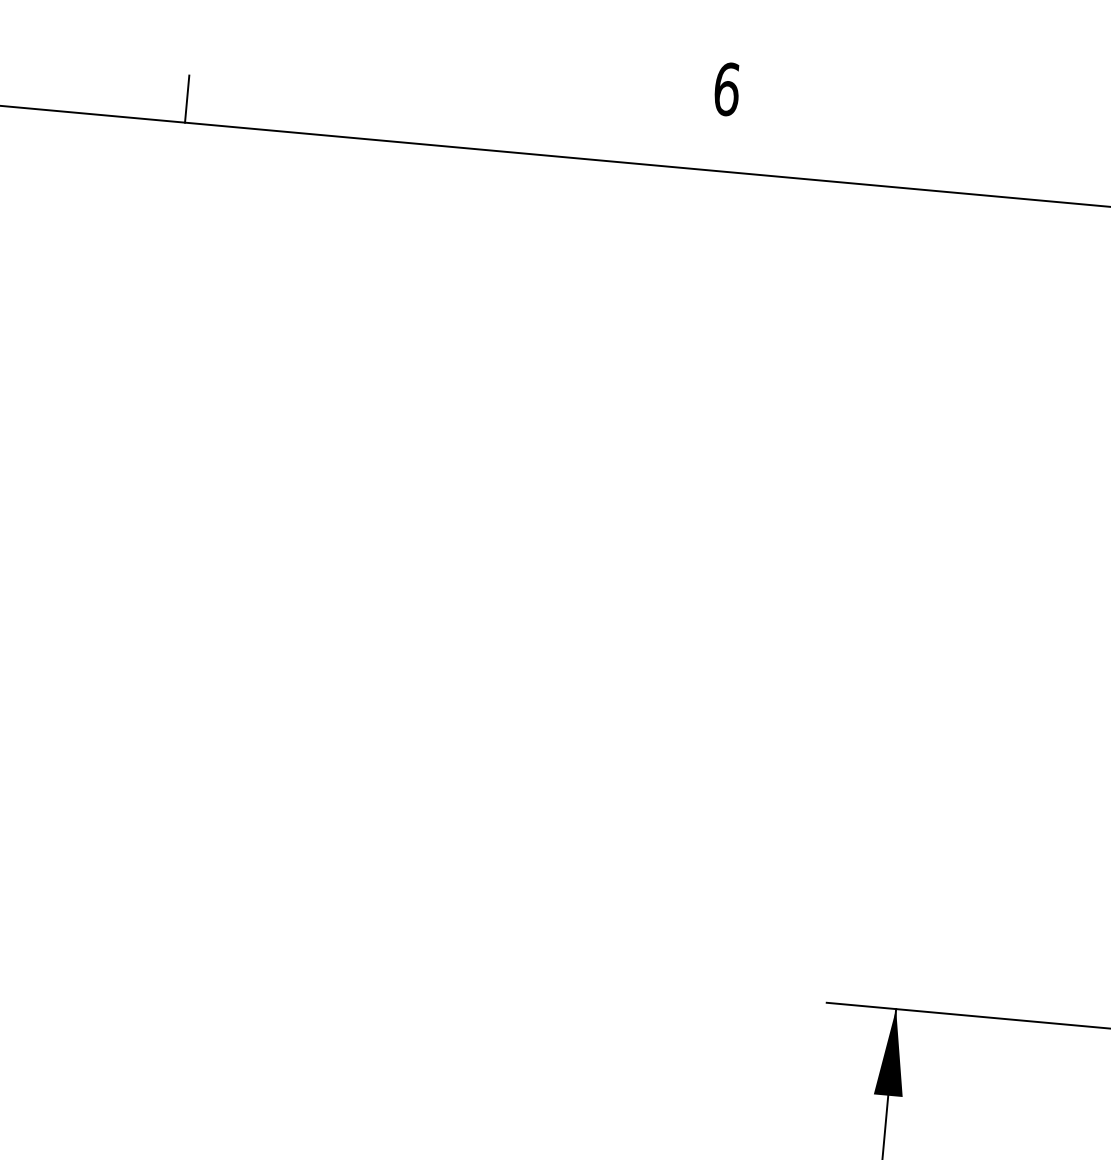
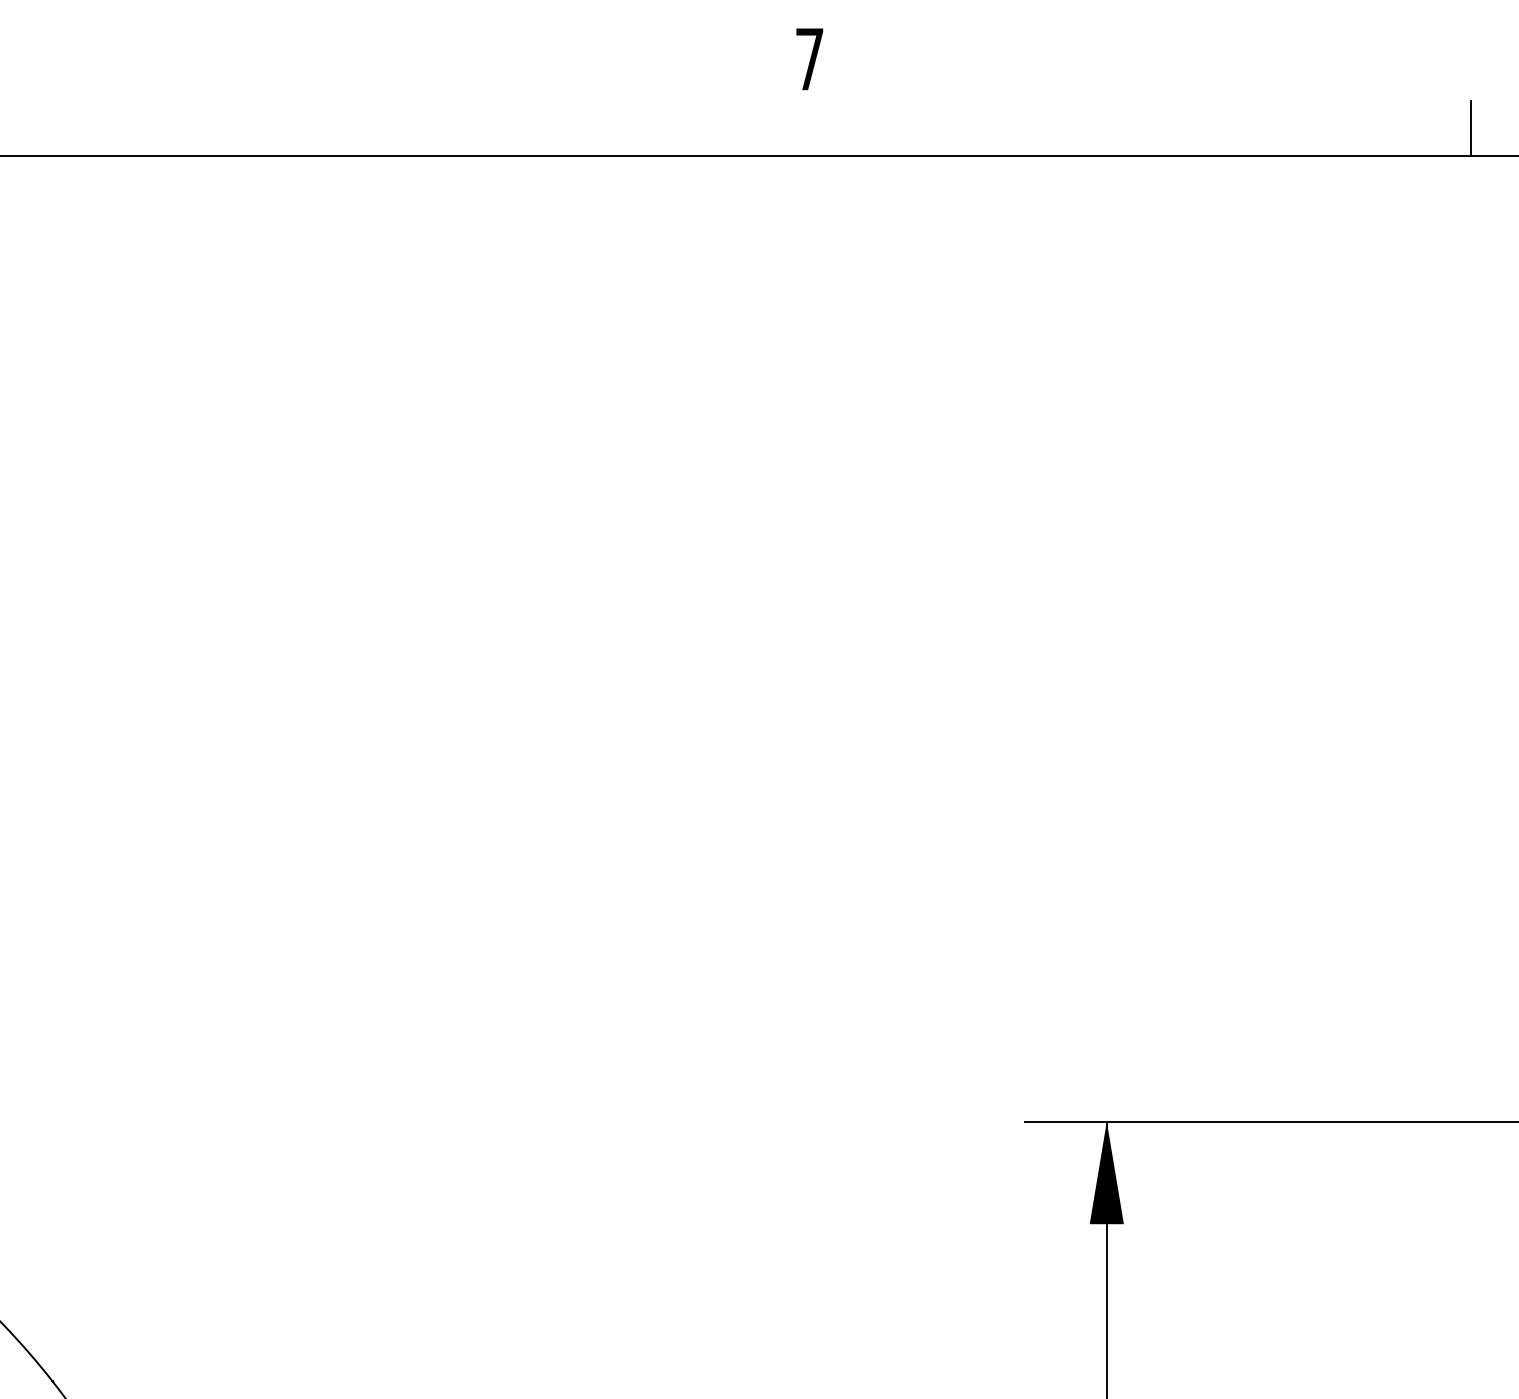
text: (726, 89) -> (809, 59), 6 -> 7
line: (186, 99) -> (176, 128), removed

